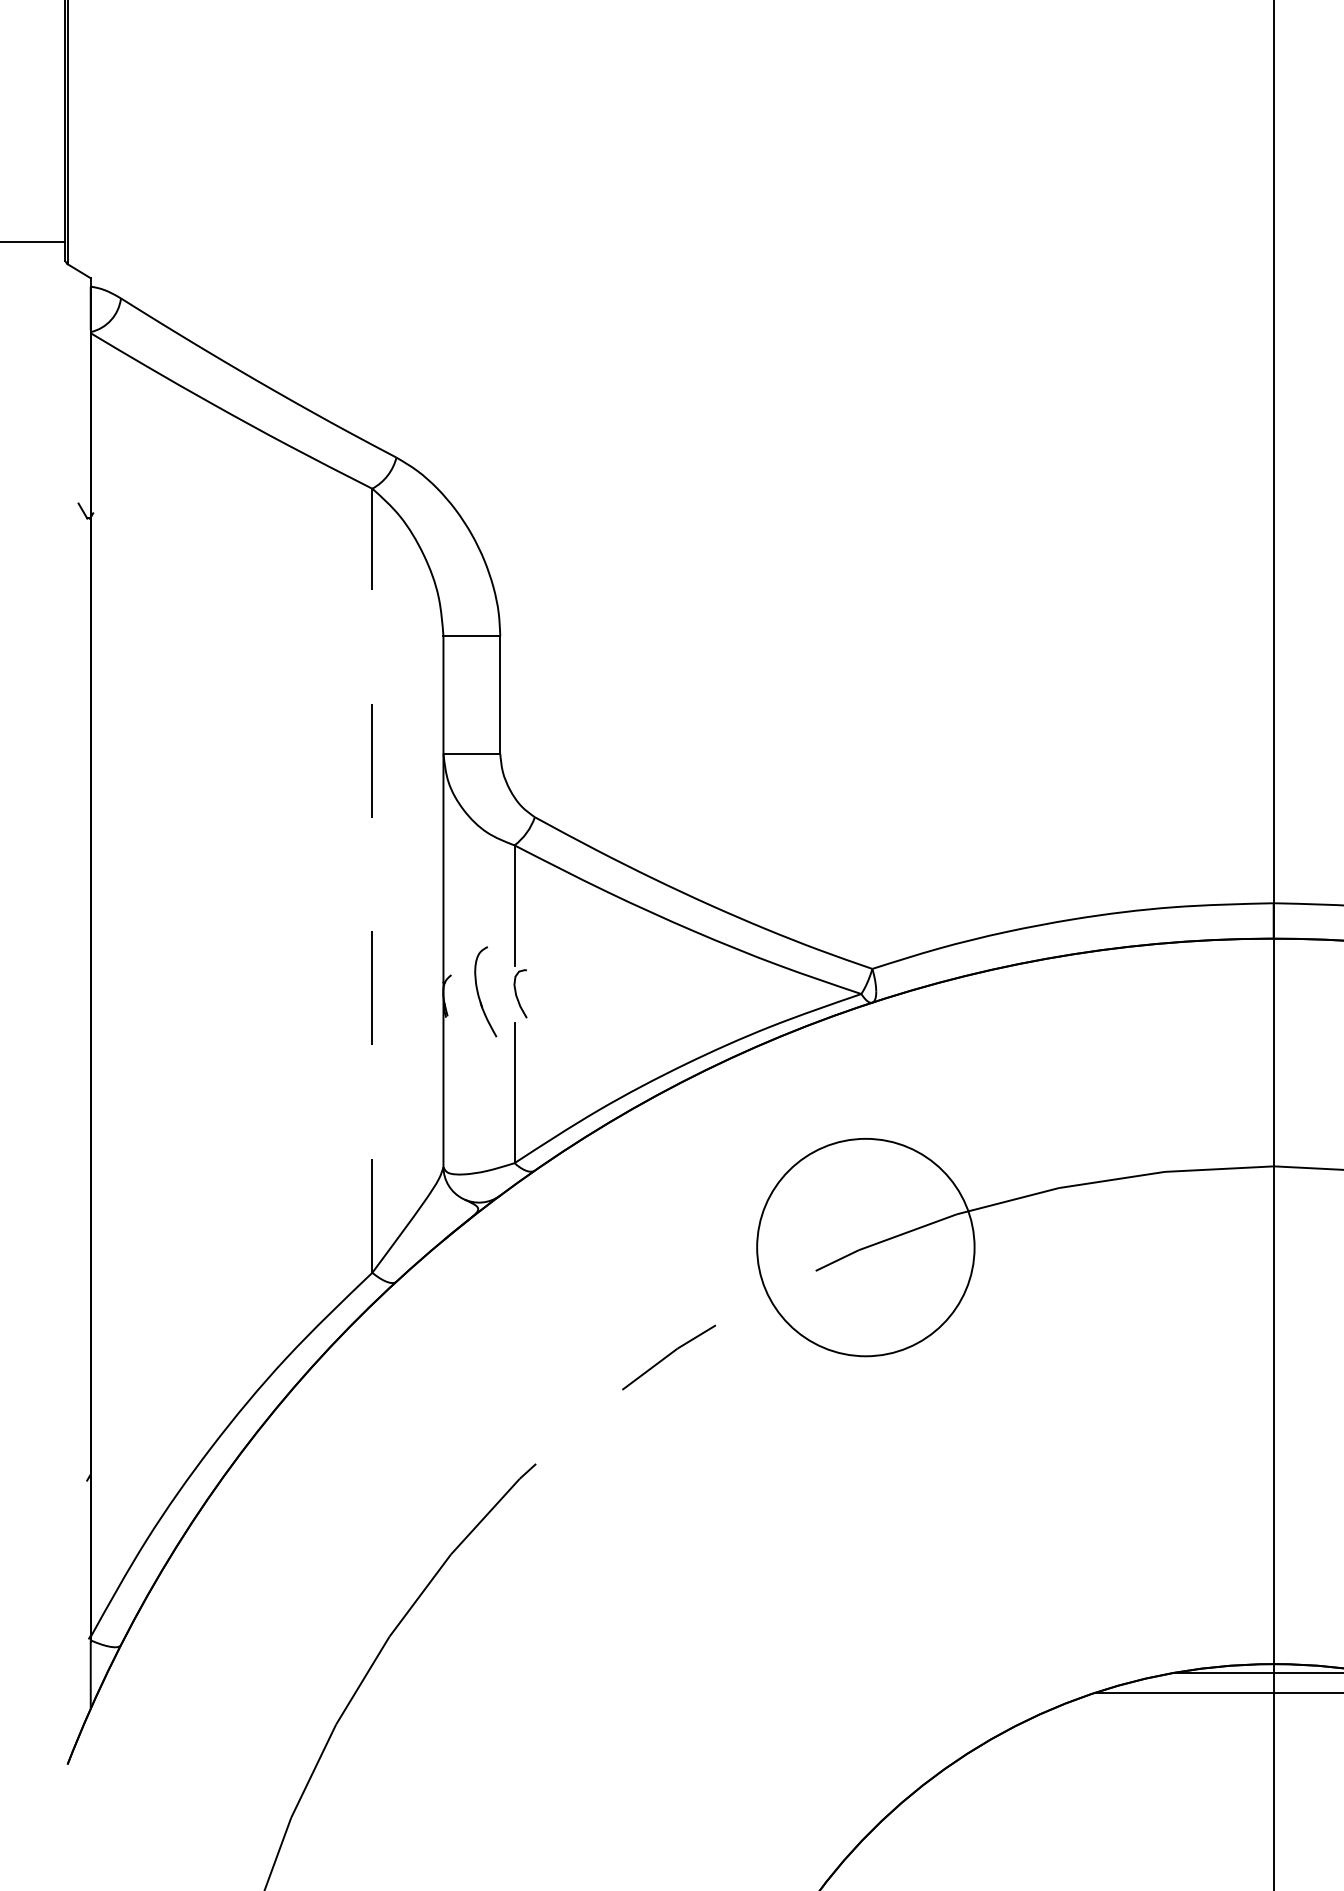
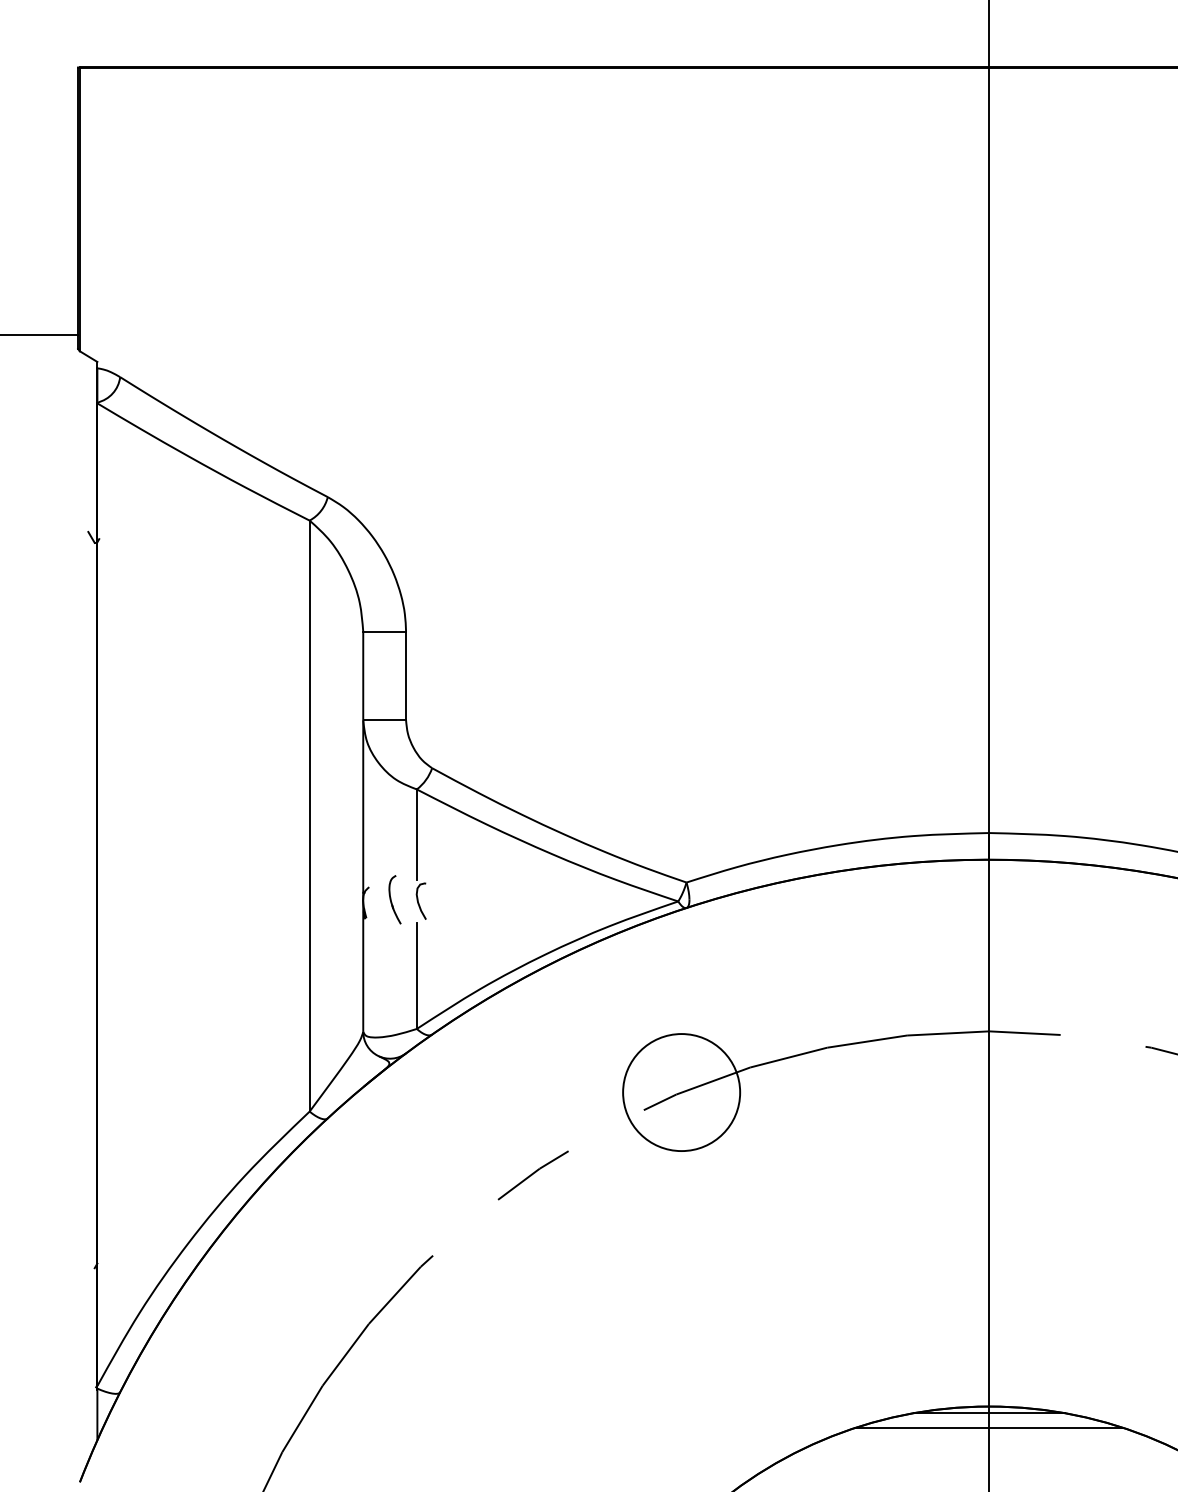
line: (372, 879) -> (309, 815), dashed -> solid
part: (484, 991) -> (394, 899), size x0.71
circle: (865, 1247) -> (681, 1092), size x0.71

